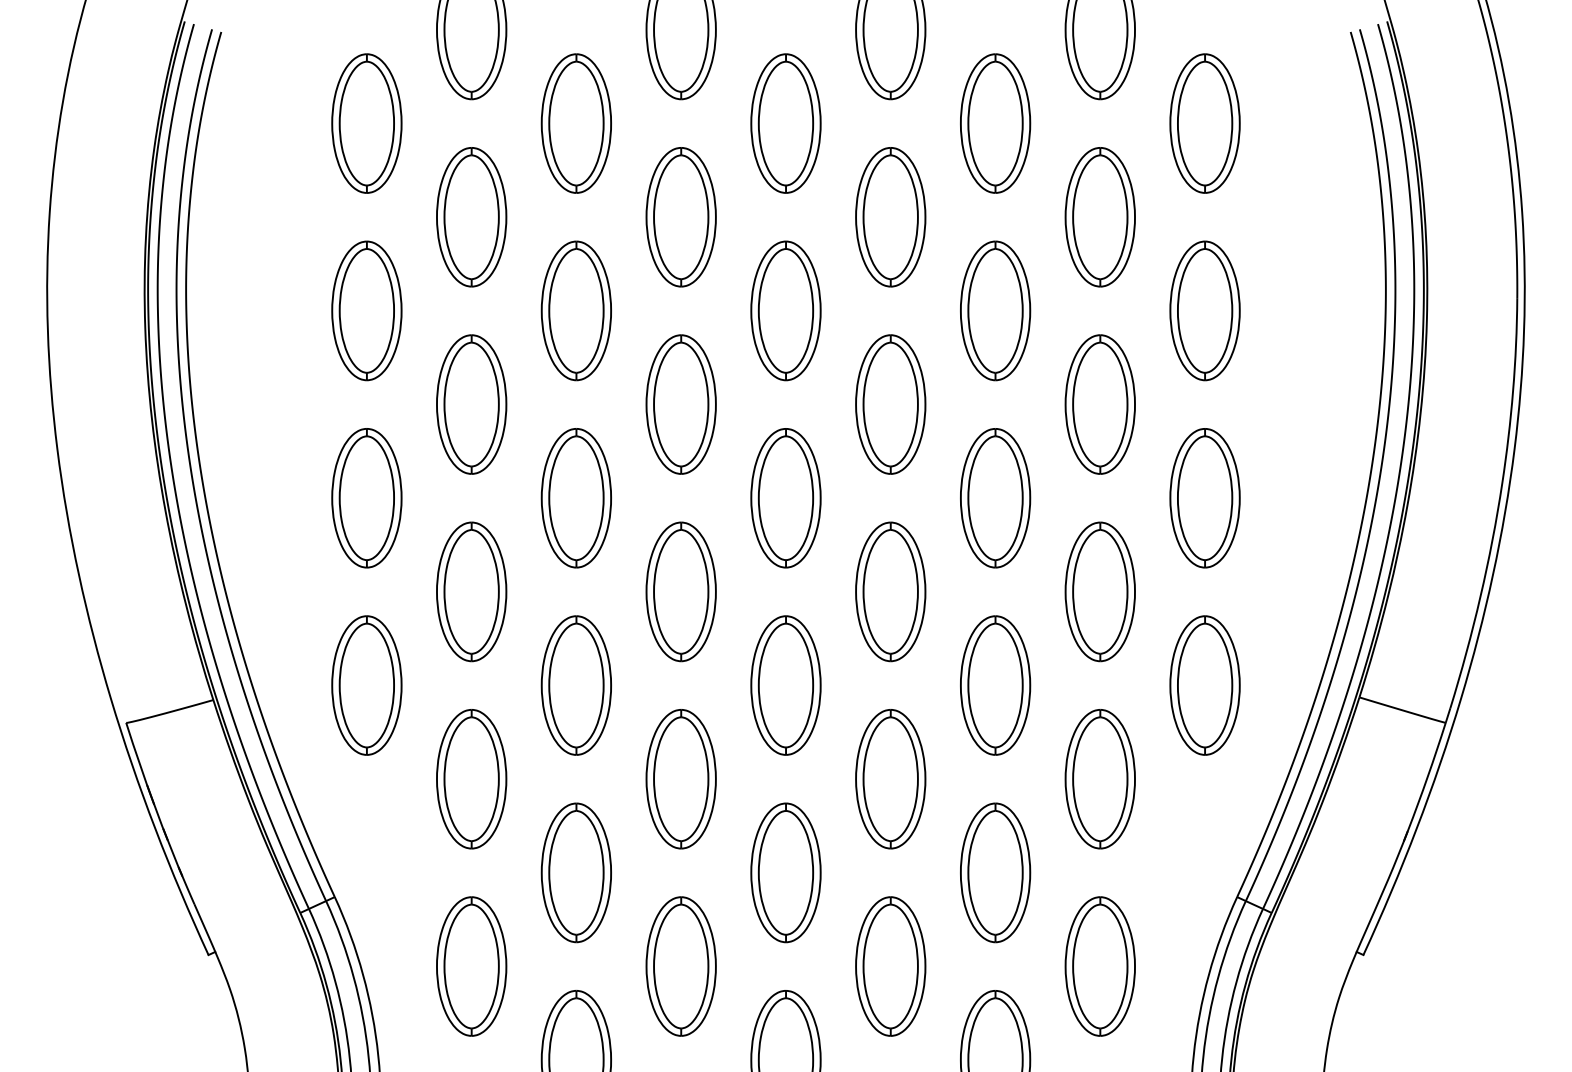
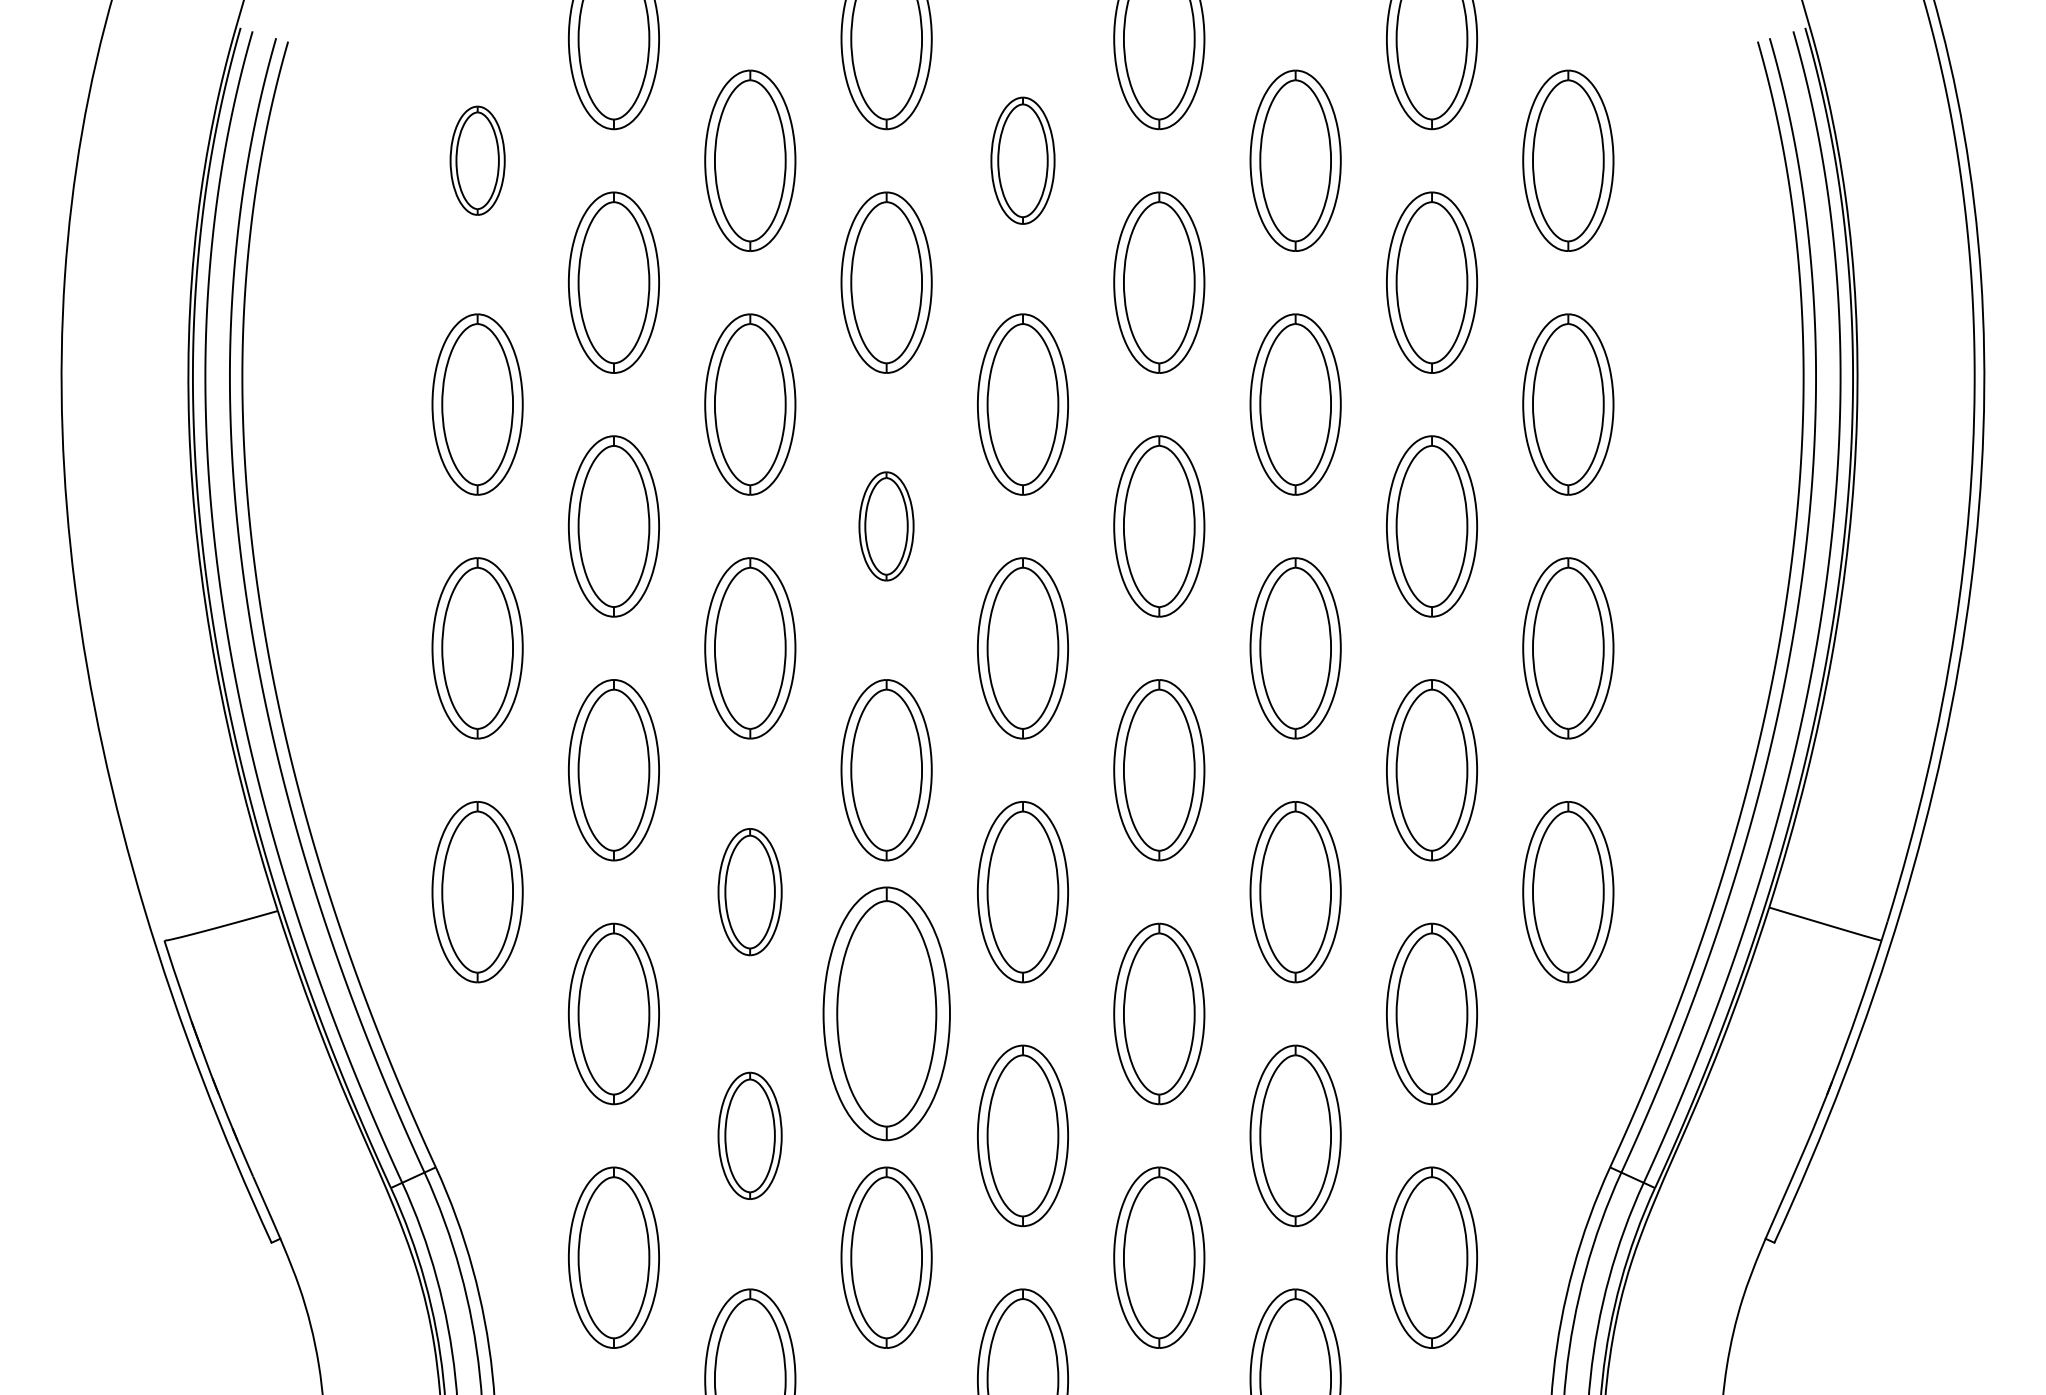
part: (366, 123) -> (477, 160), size x0.6
part: (785, 123) -> (1022, 160), size x0.7
part: (680, 404) -> (885, 526), size x0.6
part: (575, 685) -> (749, 892), size x0.7
part: (680, 779) -> (885, 1014), size x1.4
part: (575, 872) -> (749, 1135), size x0.7

